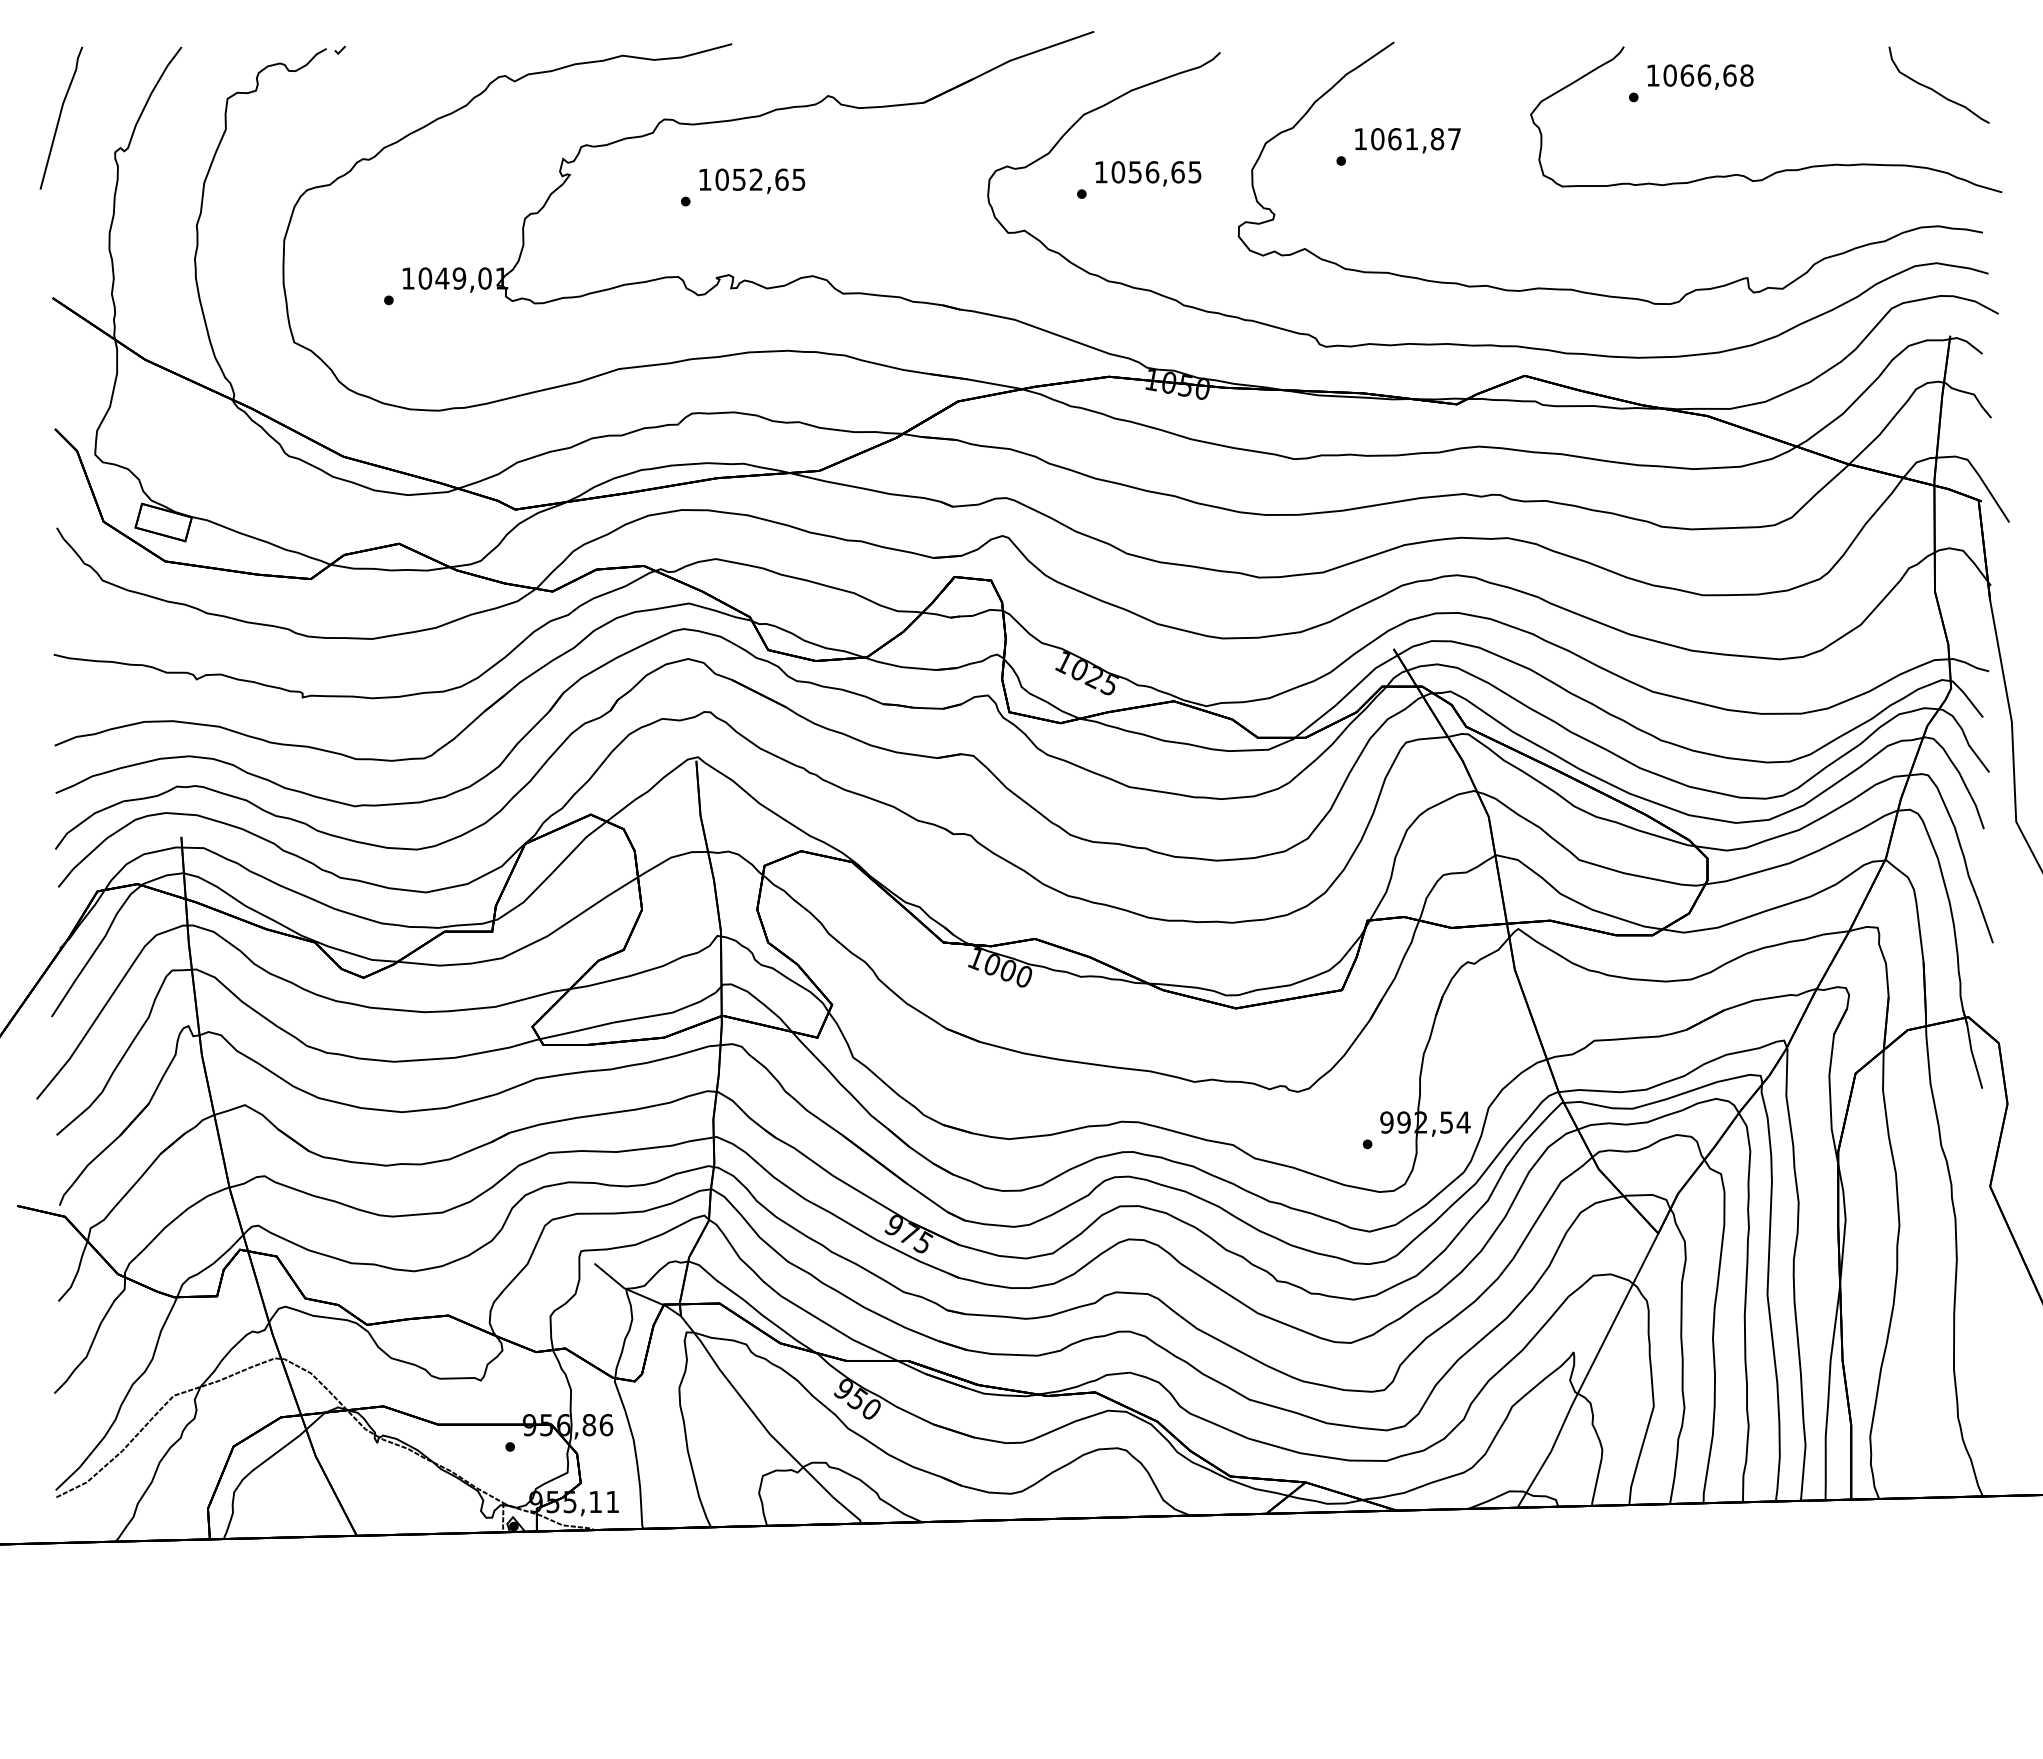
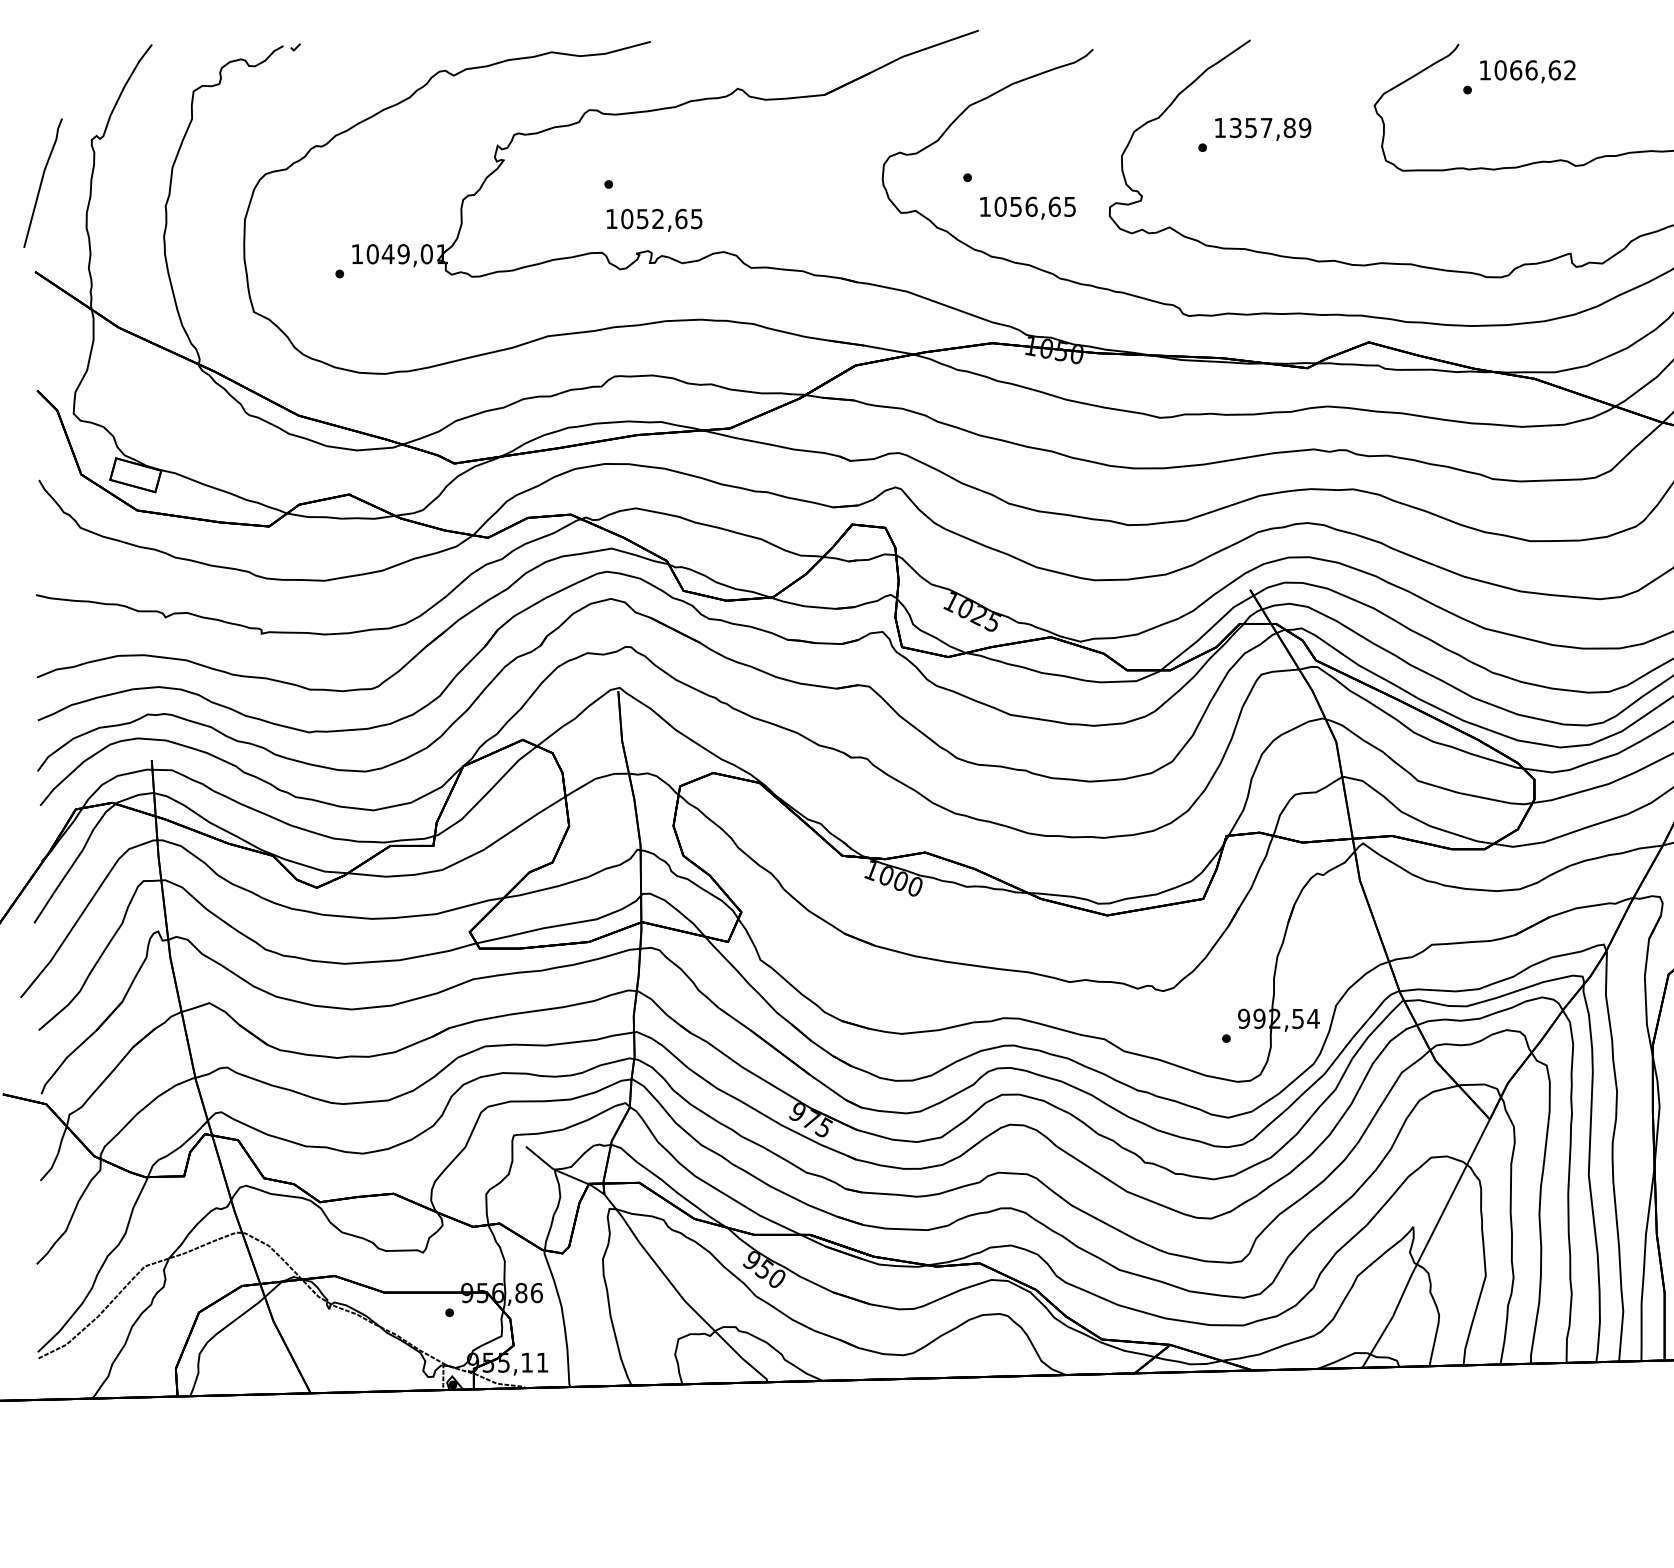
text: (1746, 75) -> (1569, 70), 1066,68 -> 1066,62
line: (60, 117) -> (42, 182), moved
text: (1416, 139) -> (1270, 128), 1061,87 -> 1357,89
text: (1148, 173) -> (1027, 207), moved
text: (752, 180) -> (654, 219), moved

